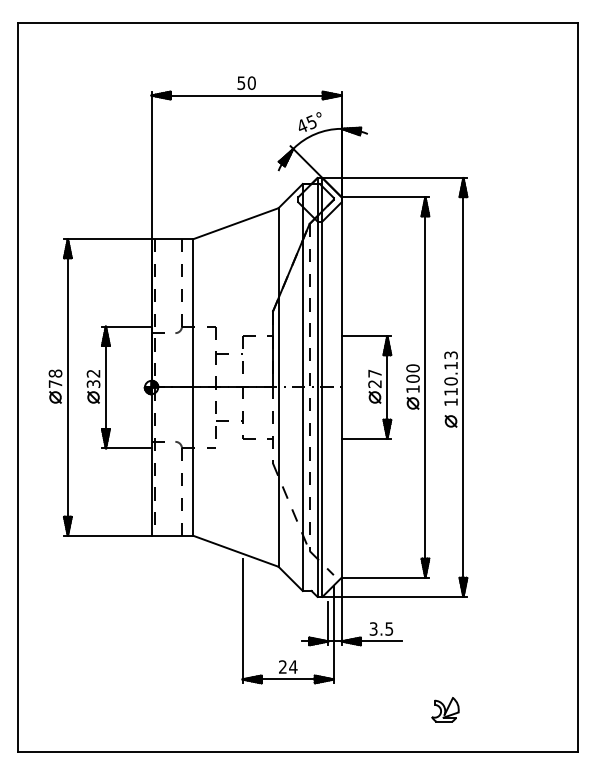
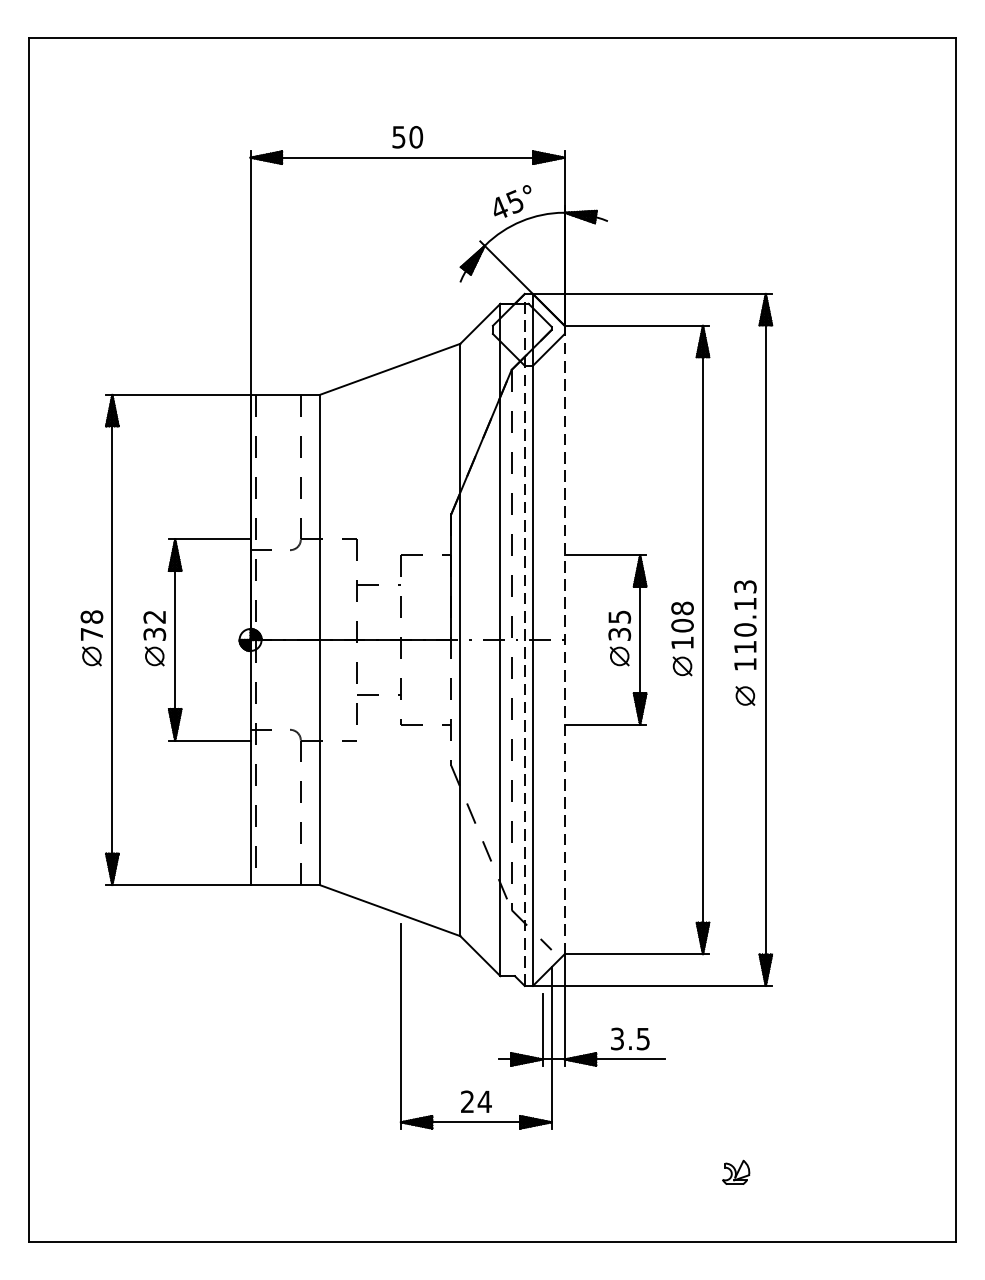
text: (412, 368) -> (681, 608), 100 -> 108
text: (374, 378) -> (618, 625), 27 -> 35
line: (317, 387) -> (524, 640), solid -> dashed
line: (341, 387) -> (564, 640), solid -> dashed
part: (445, 709) -> (736, 1171), size x0.6

